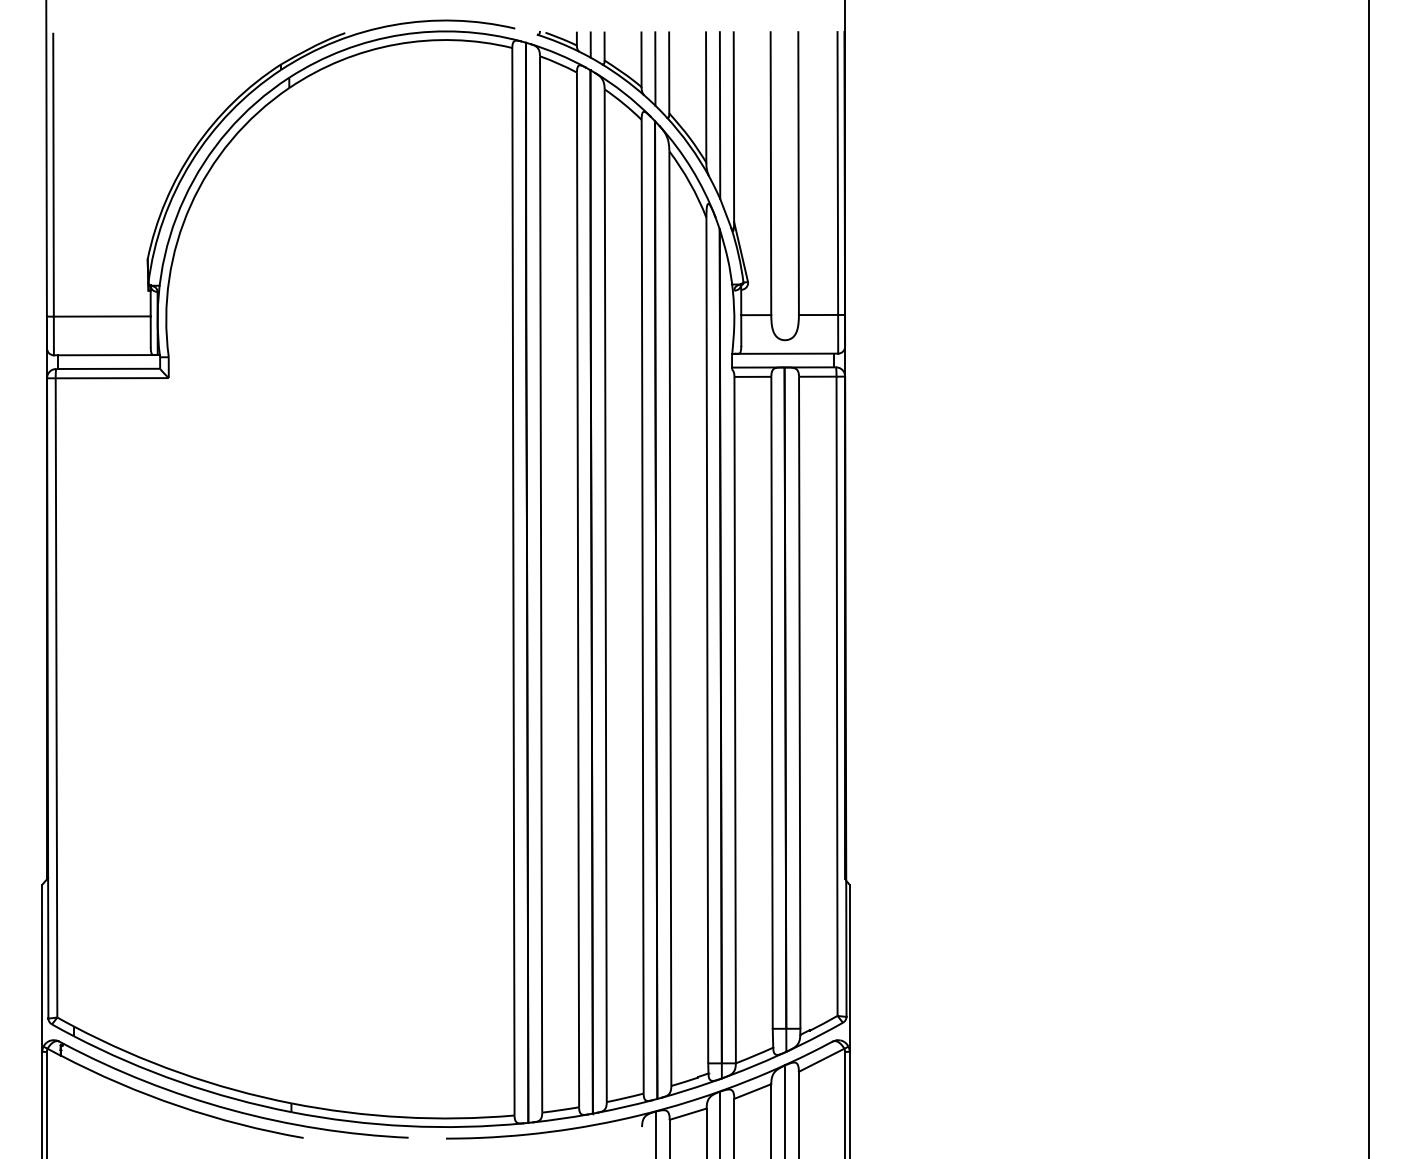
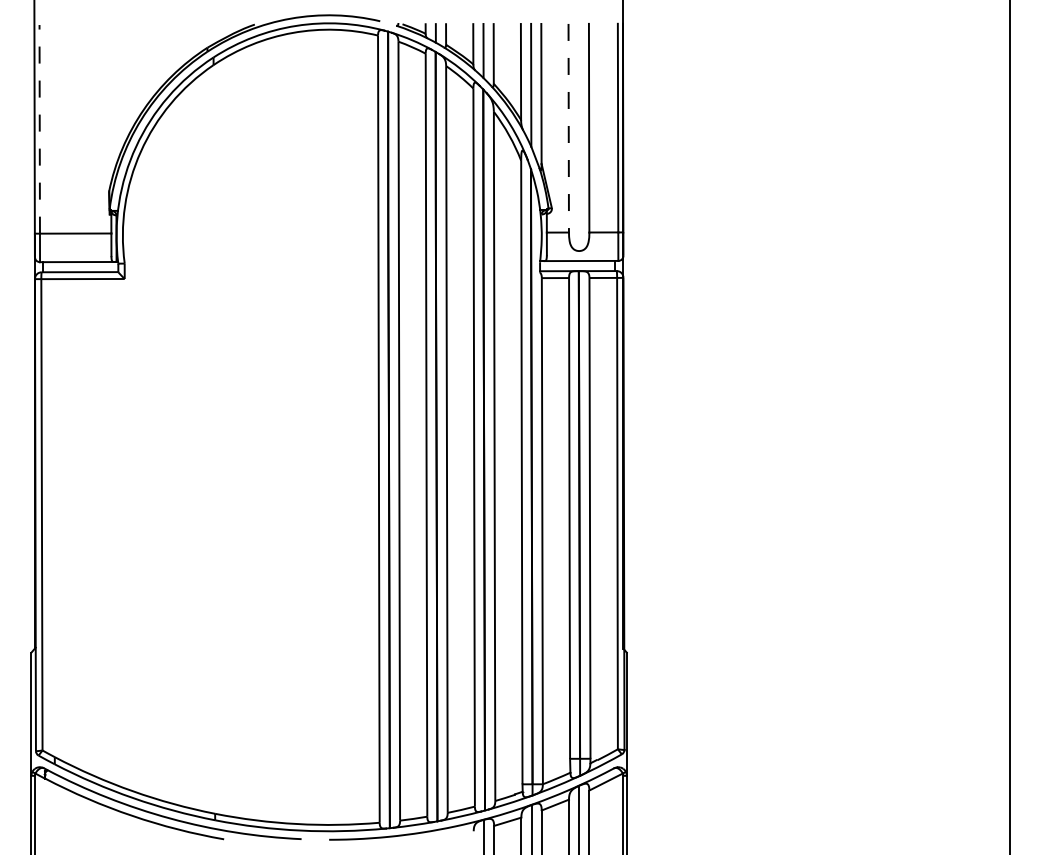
line: (53, 174) -> (39, 128), solid -> dashed
line: (770, 174) -> (568, 128), solid -> dashed

